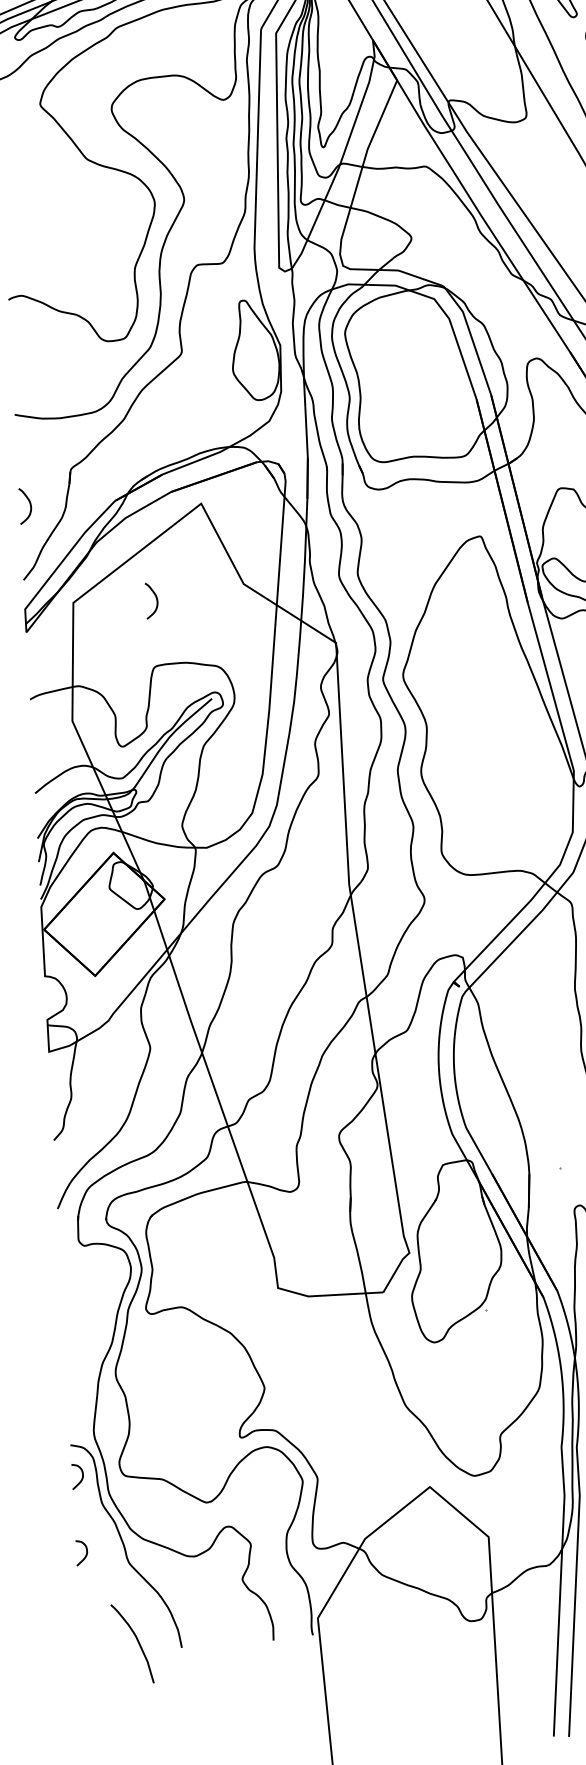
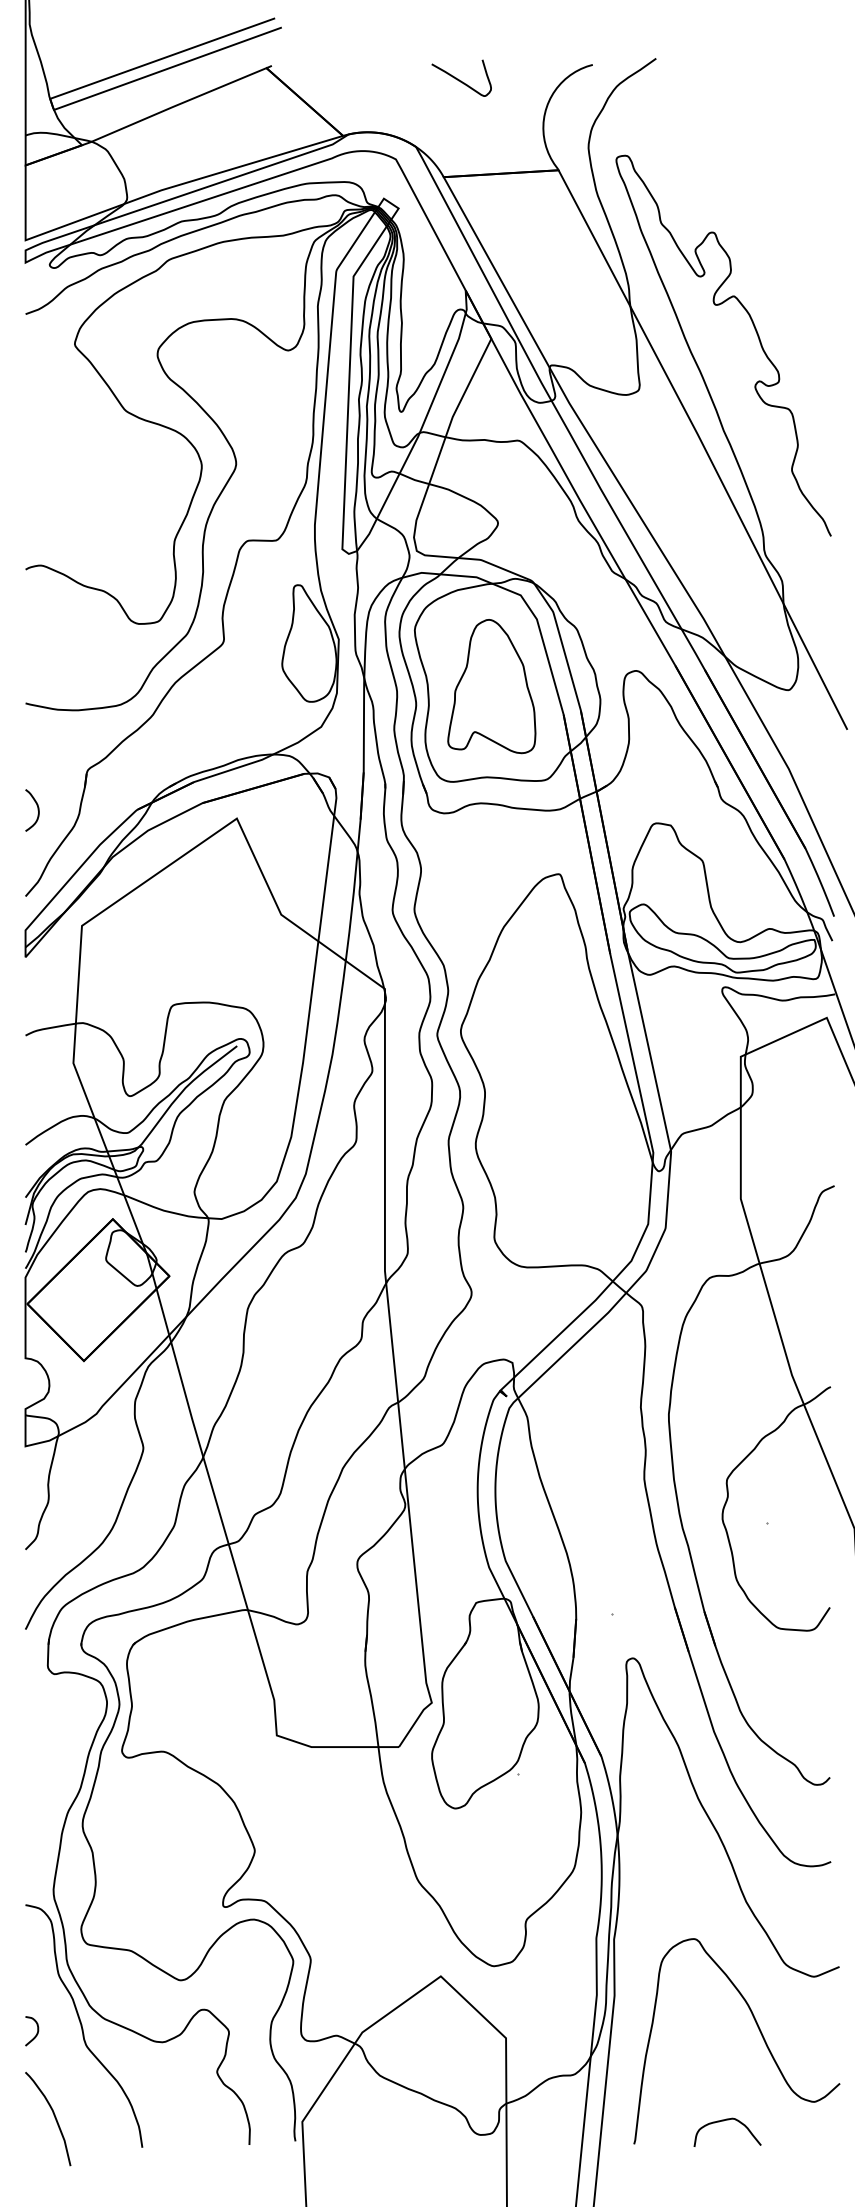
part: (413, 378) -> (491, 686), added
curve: (156, 600) -> (178, 928), removed
curve: (81, 1478) -> (36, 1944), removed
curve: (137, 1643) -> (54, 2118), moved

